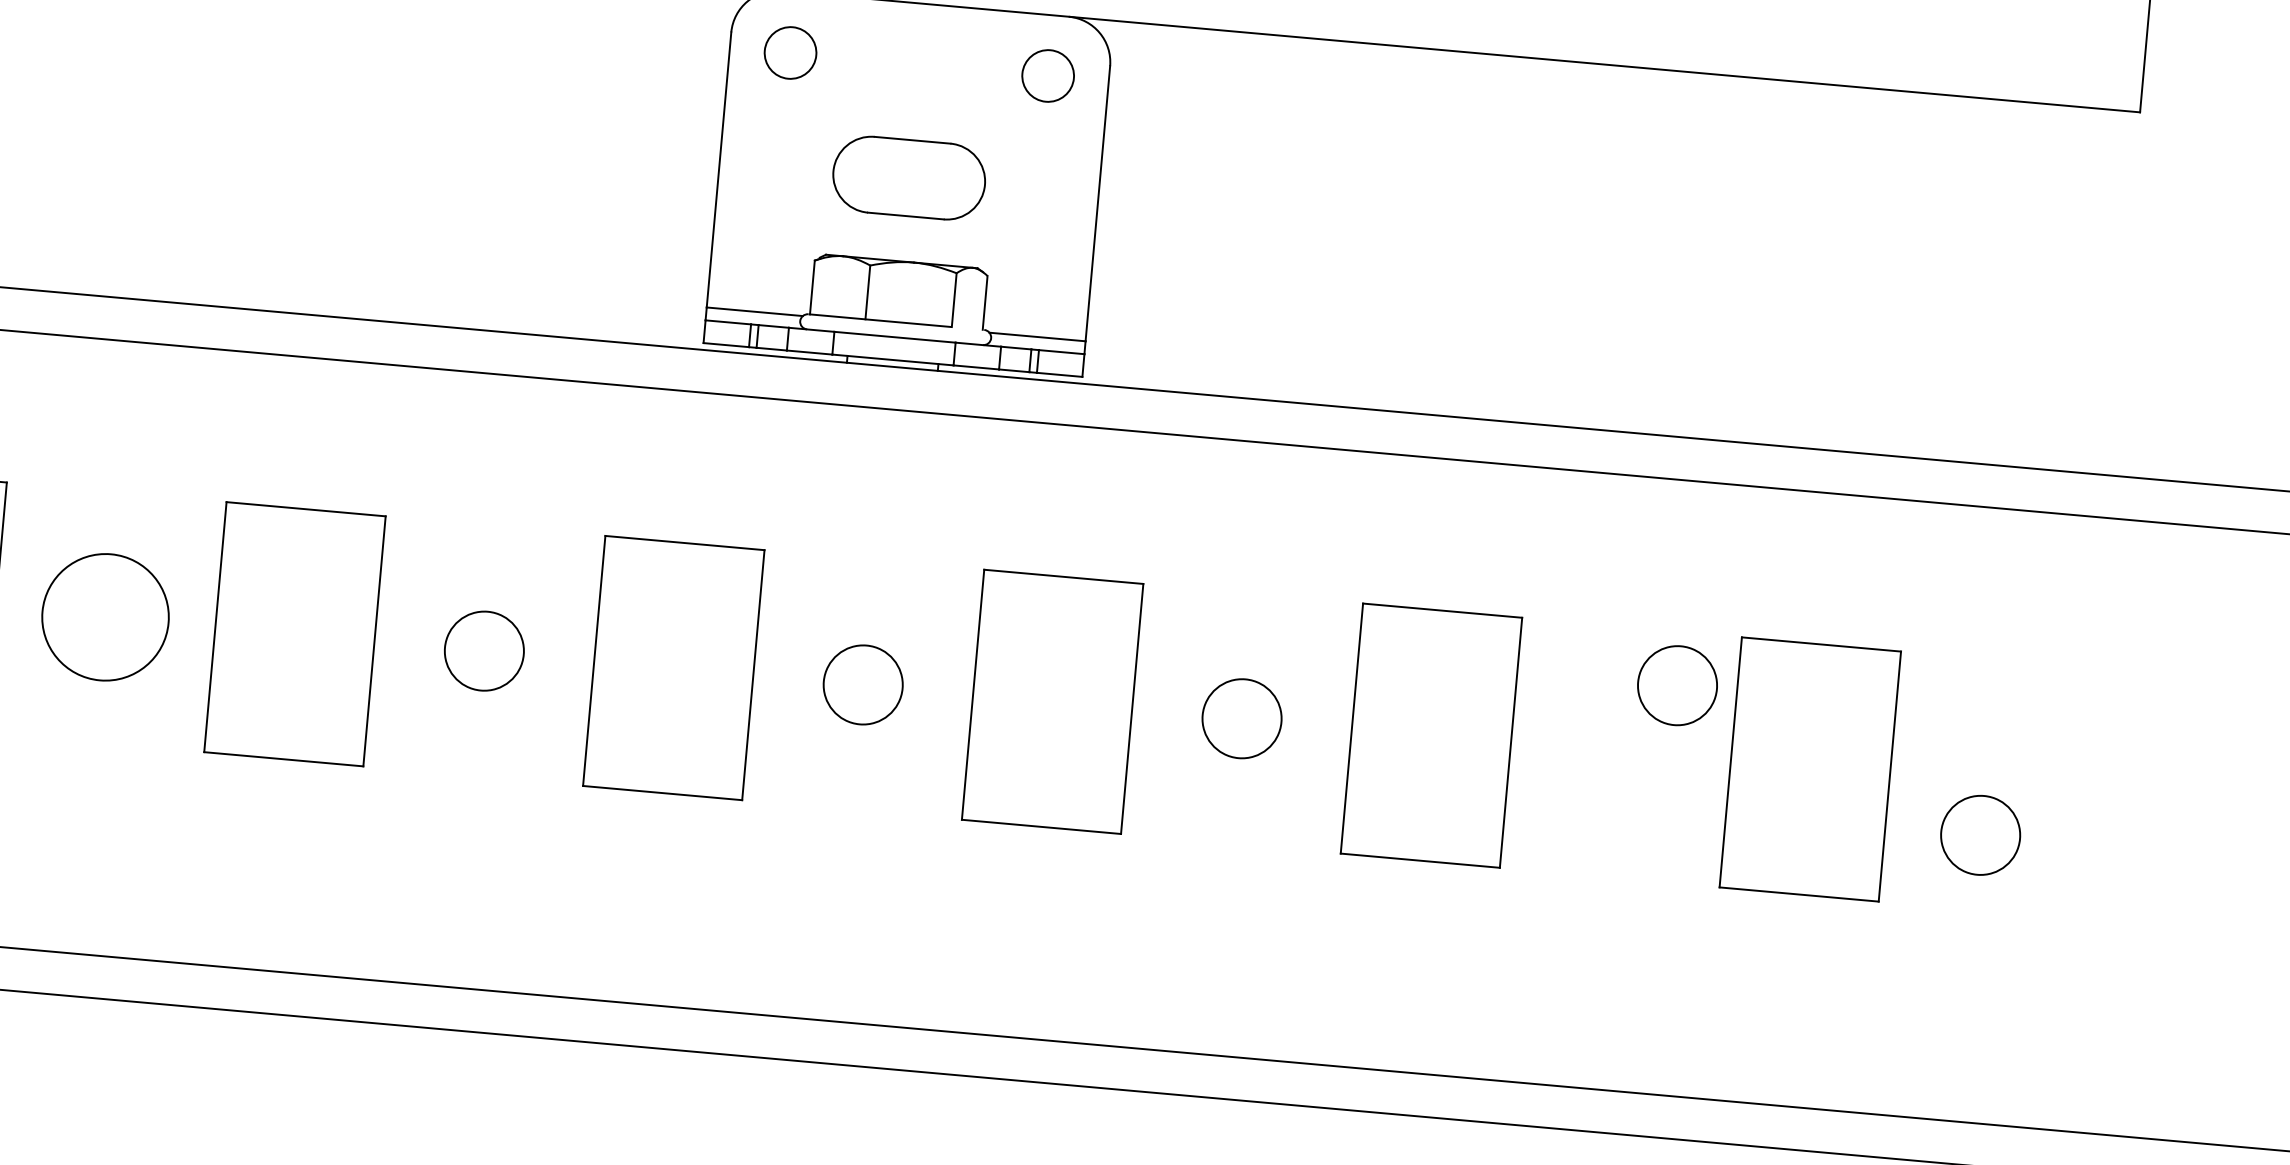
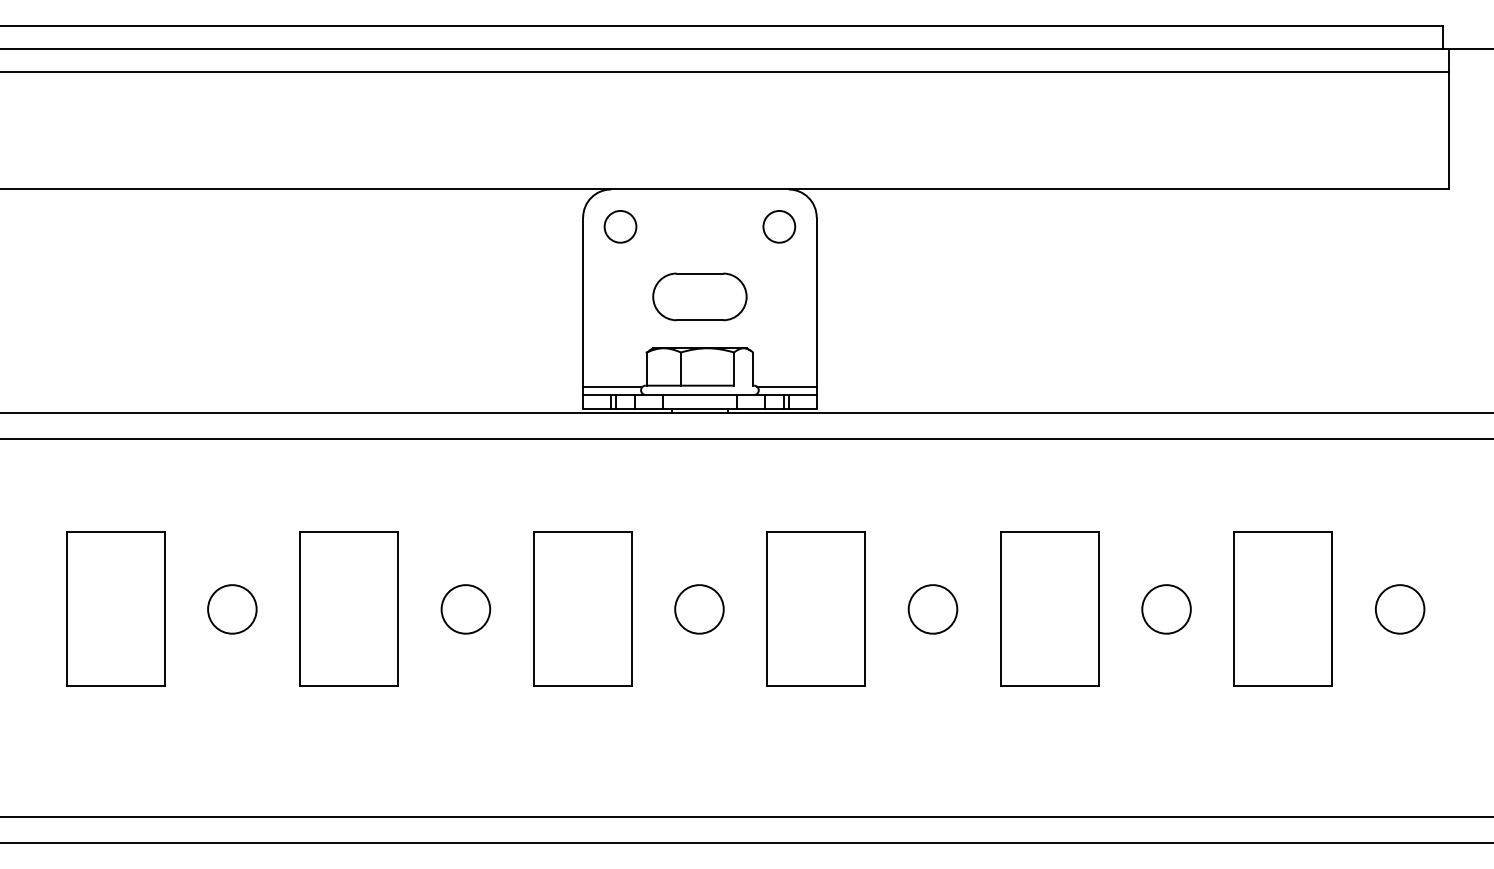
circle: (105, 617) -> (232, 609), size x0.62
circle: (1677, 685) -> (1166, 609), moved
circle: (1981, 835) -> (1400, 609), moved

